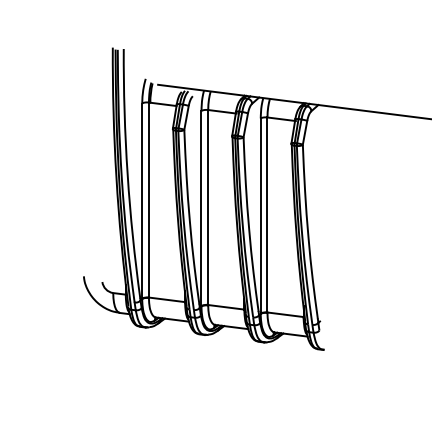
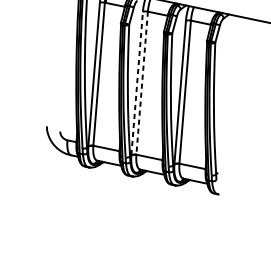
line: (208, 207) -> (142, 83), solid -> dashed
line: (201, 208) -> (137, 83), solid -> dashed

